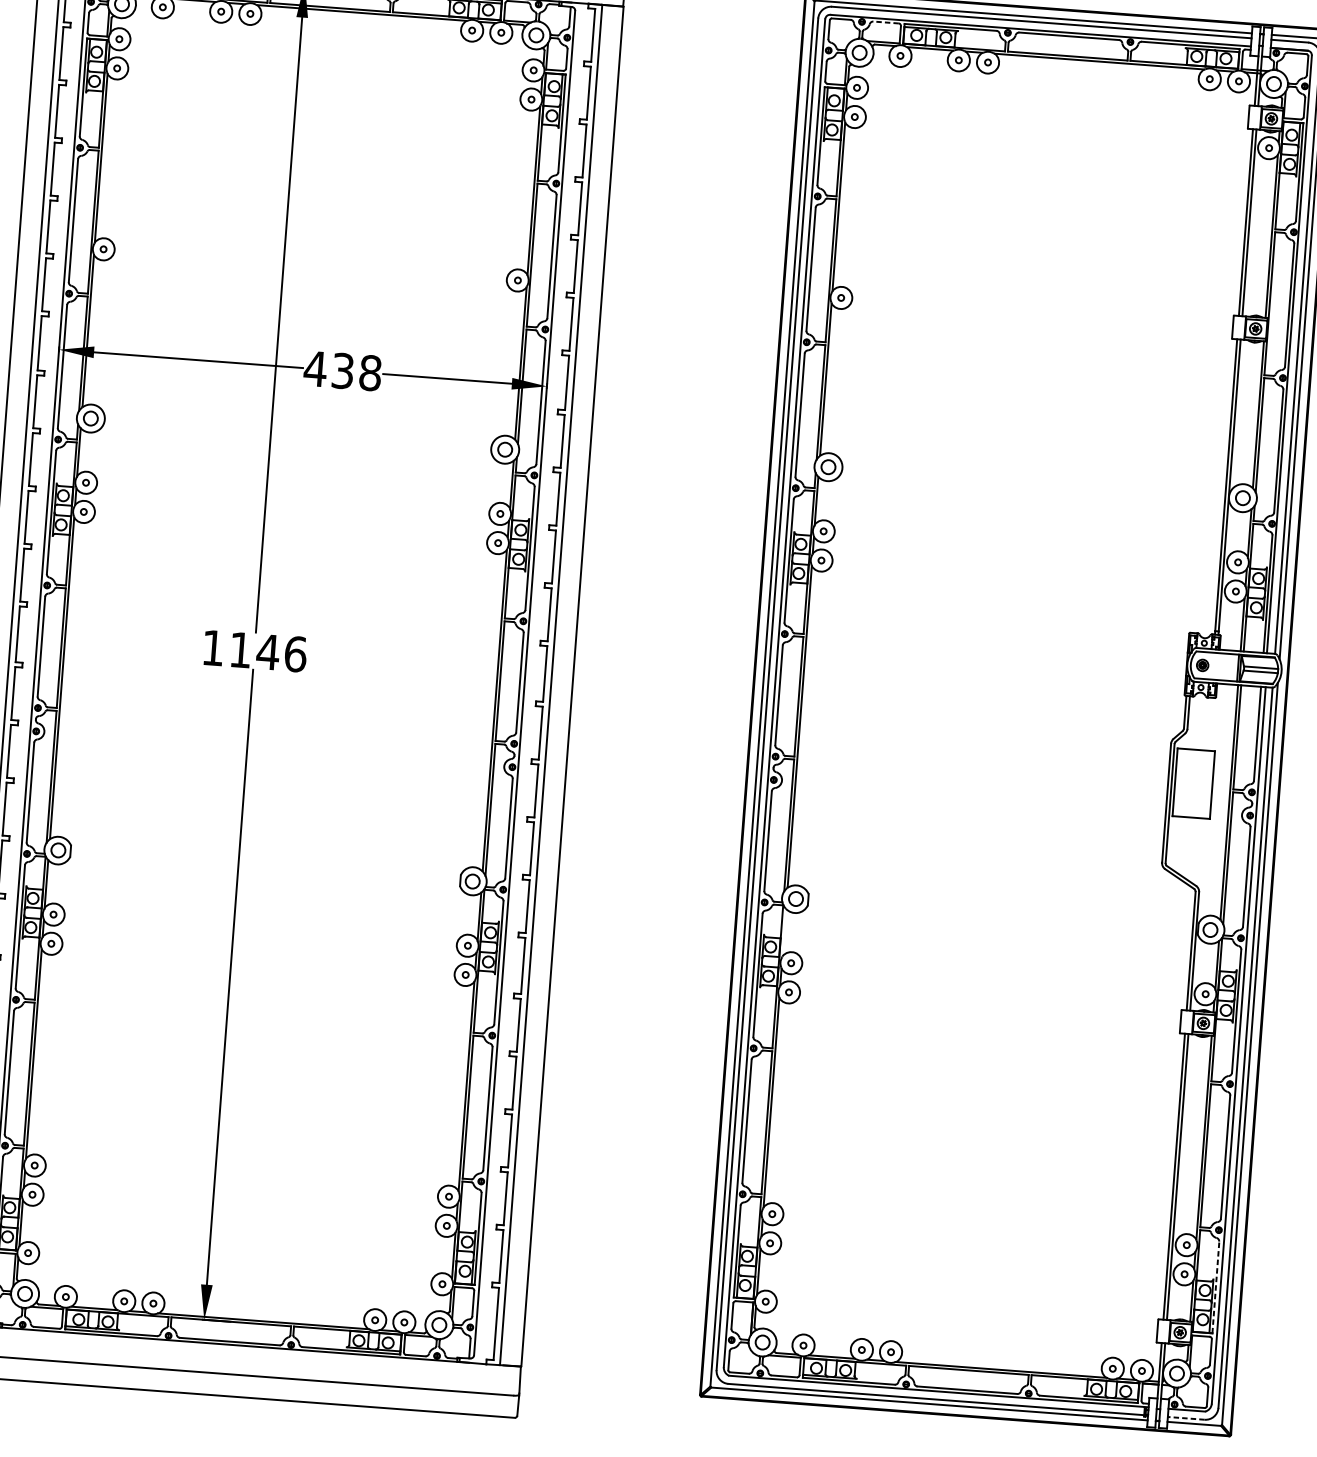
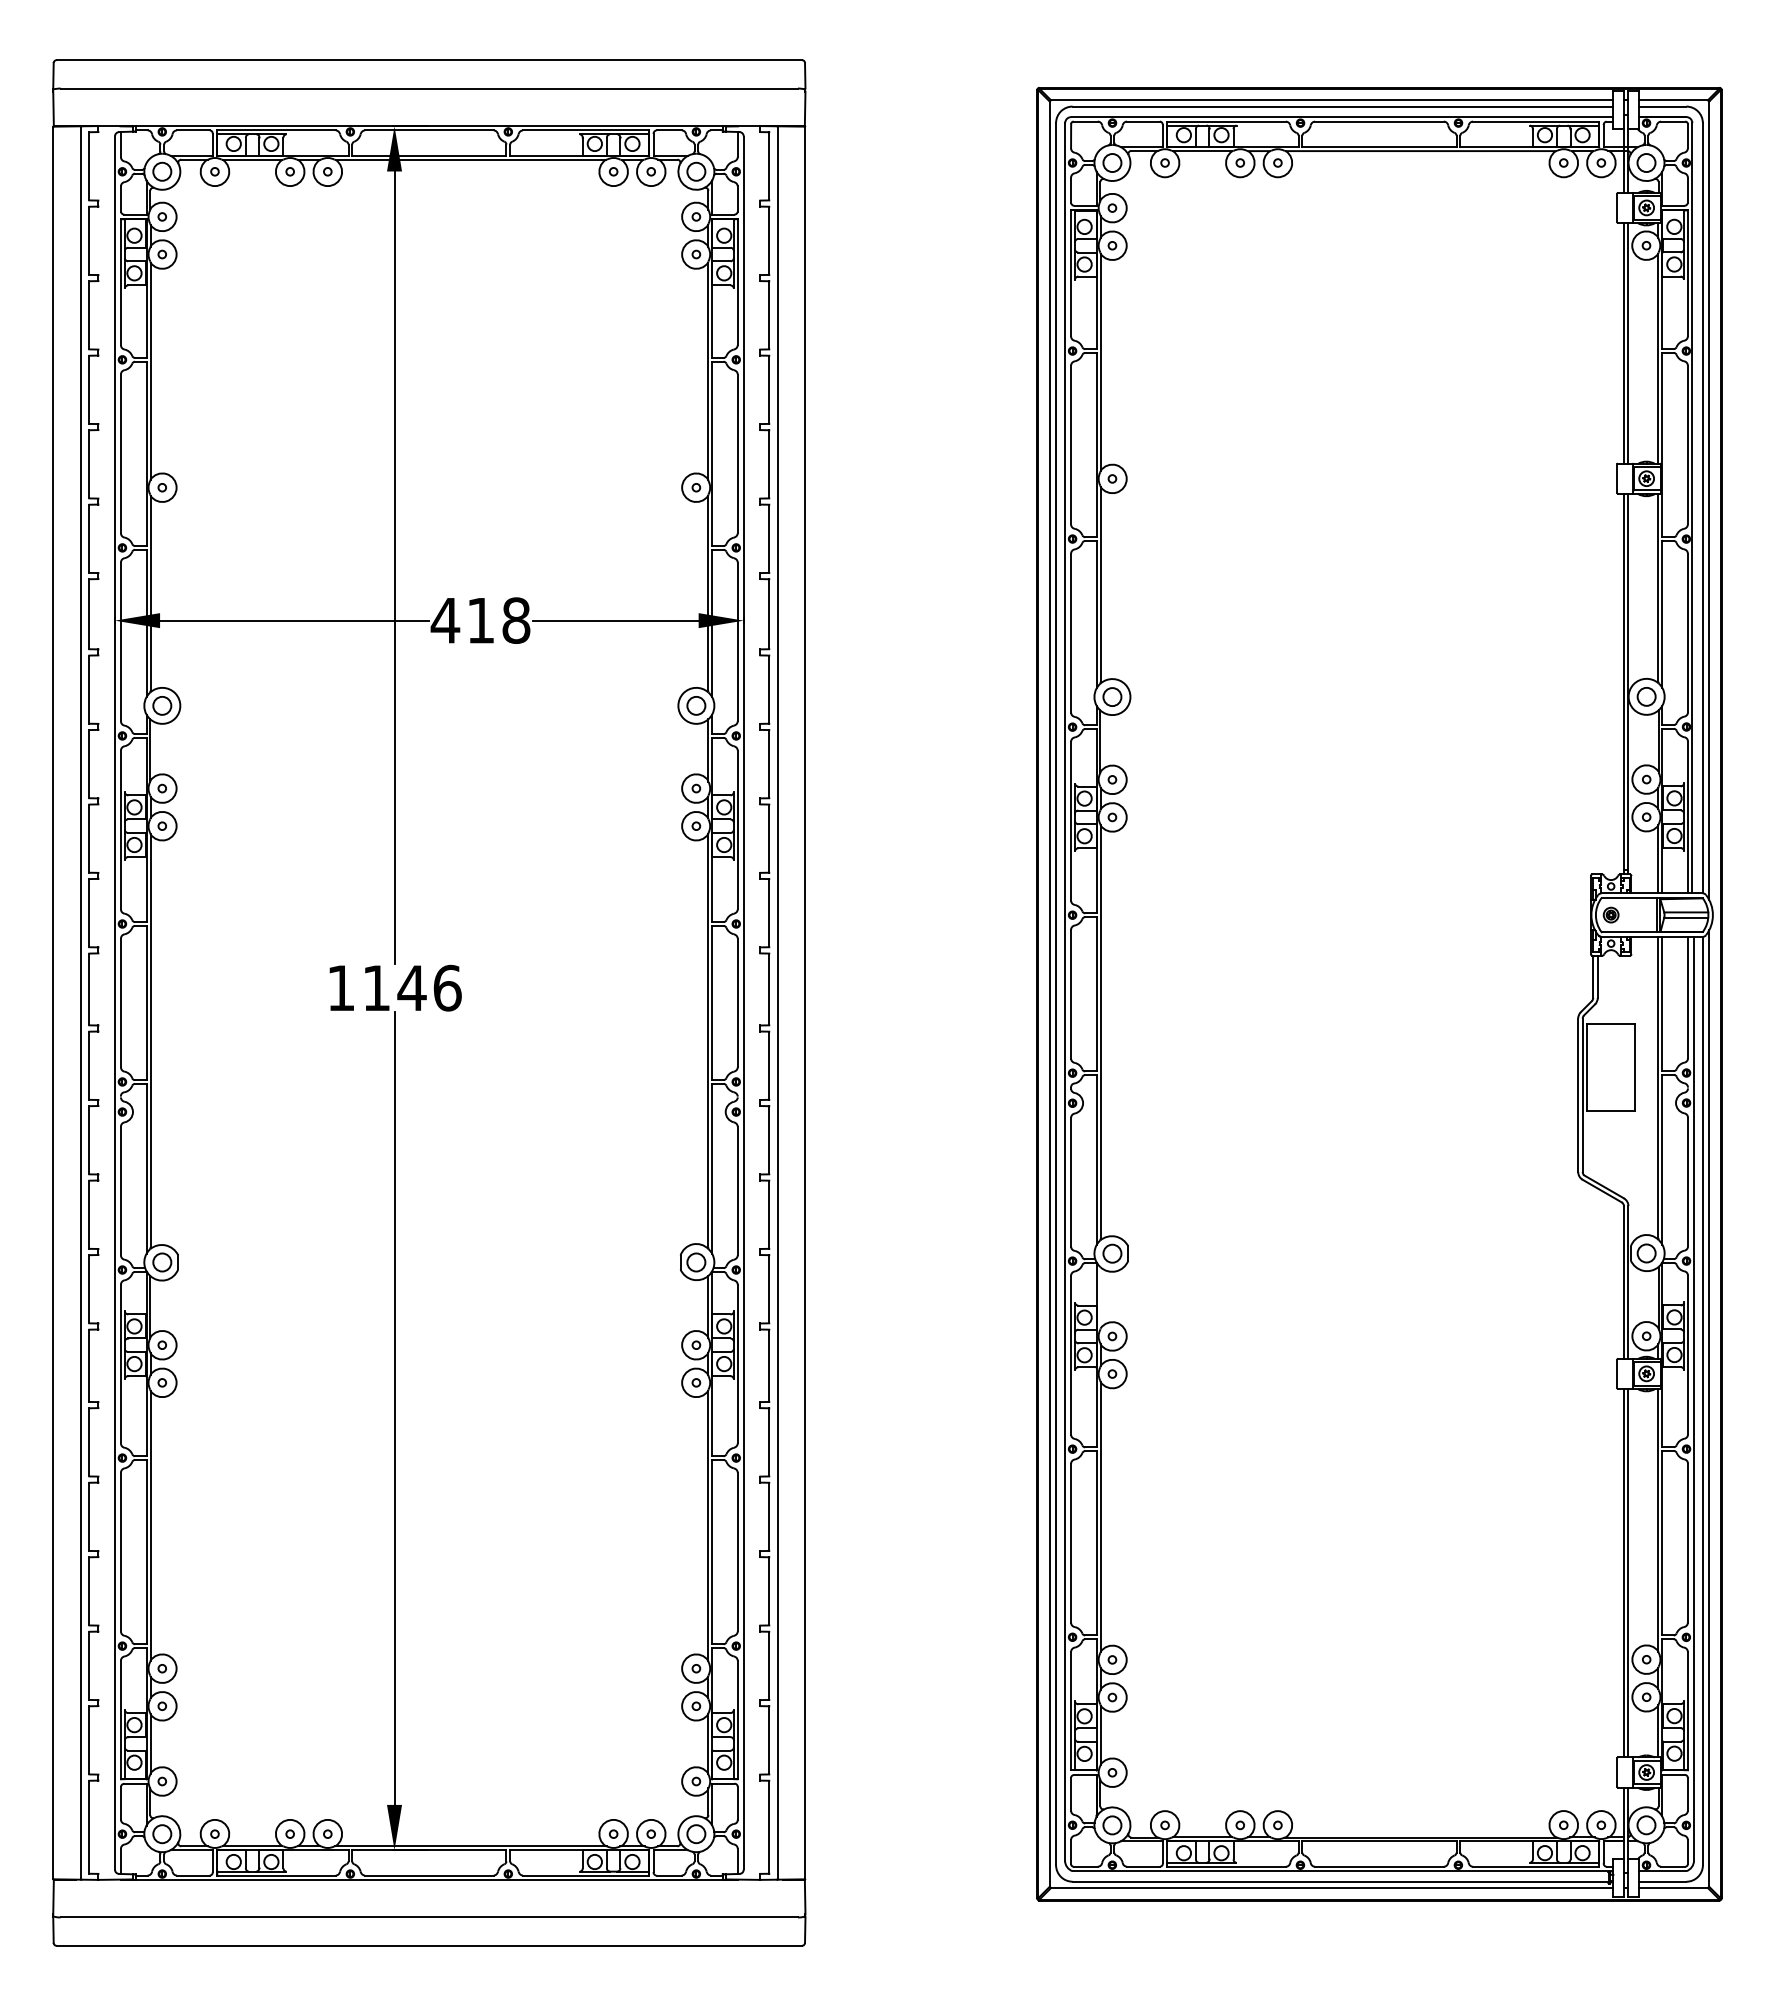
line: (885, 22) -> (1142, 121), dashed -> solid
text: (342, 370) -> (480, 620), 438 -> 418
line: (1216, 1287) -> (1688, 1710), dashed -> solid
line: (1186, 1418) -> (1662, 1881), dashed -> solid

